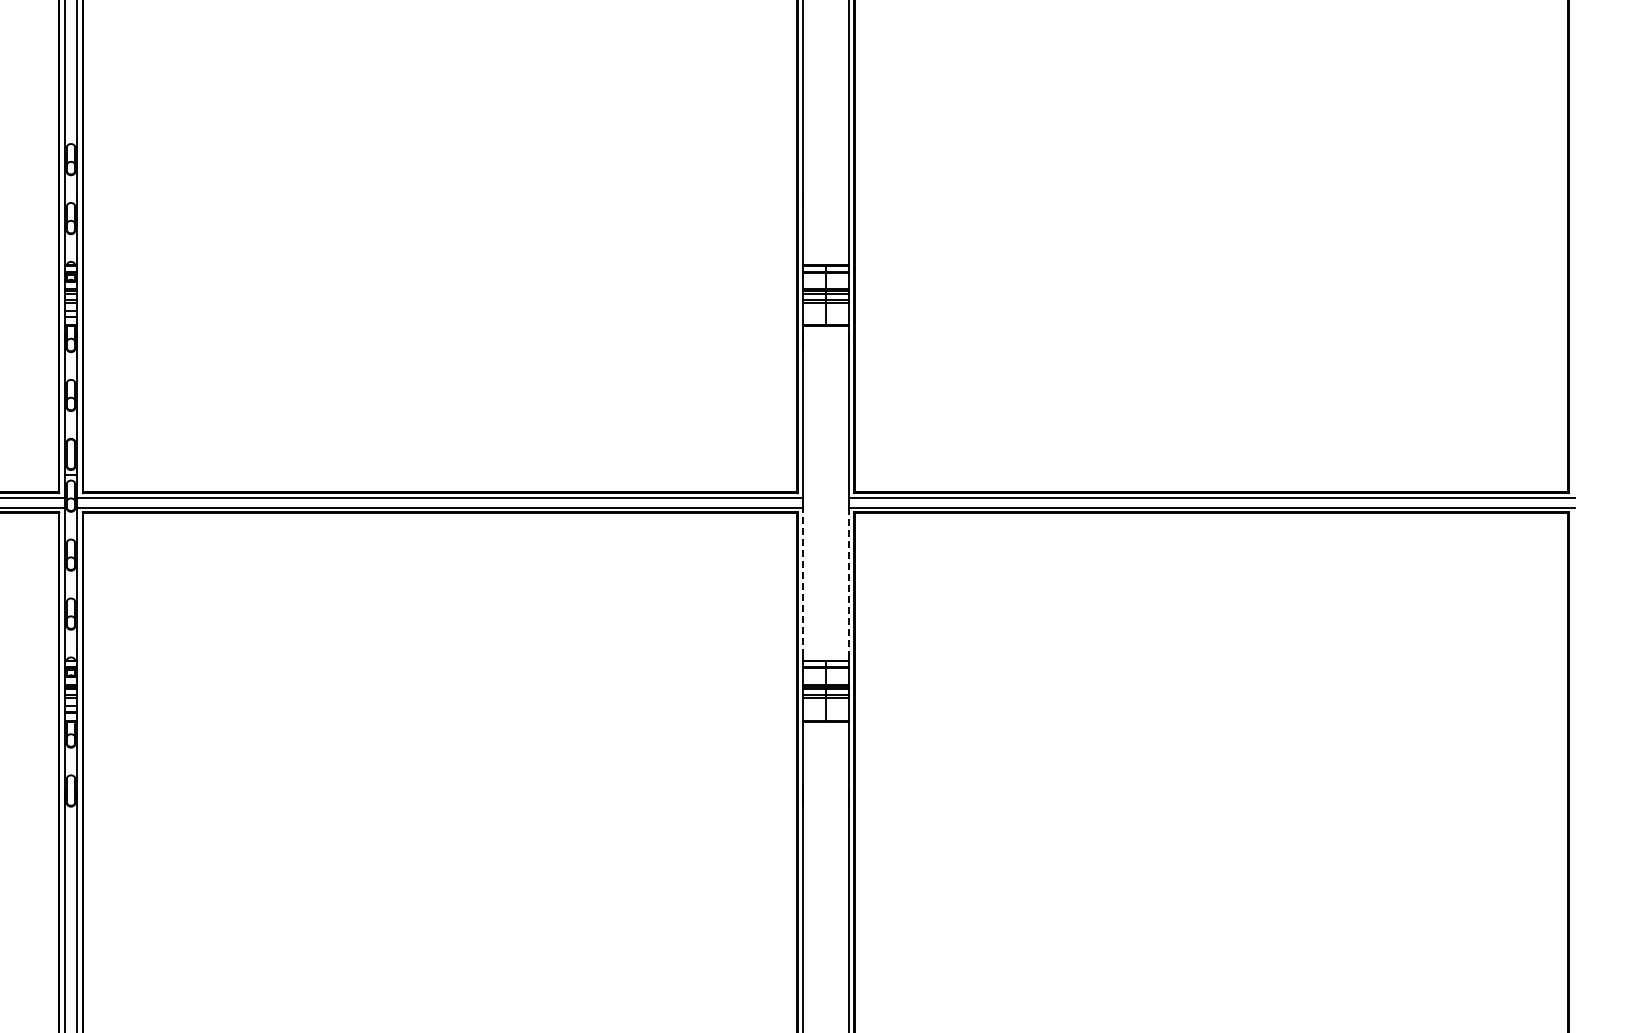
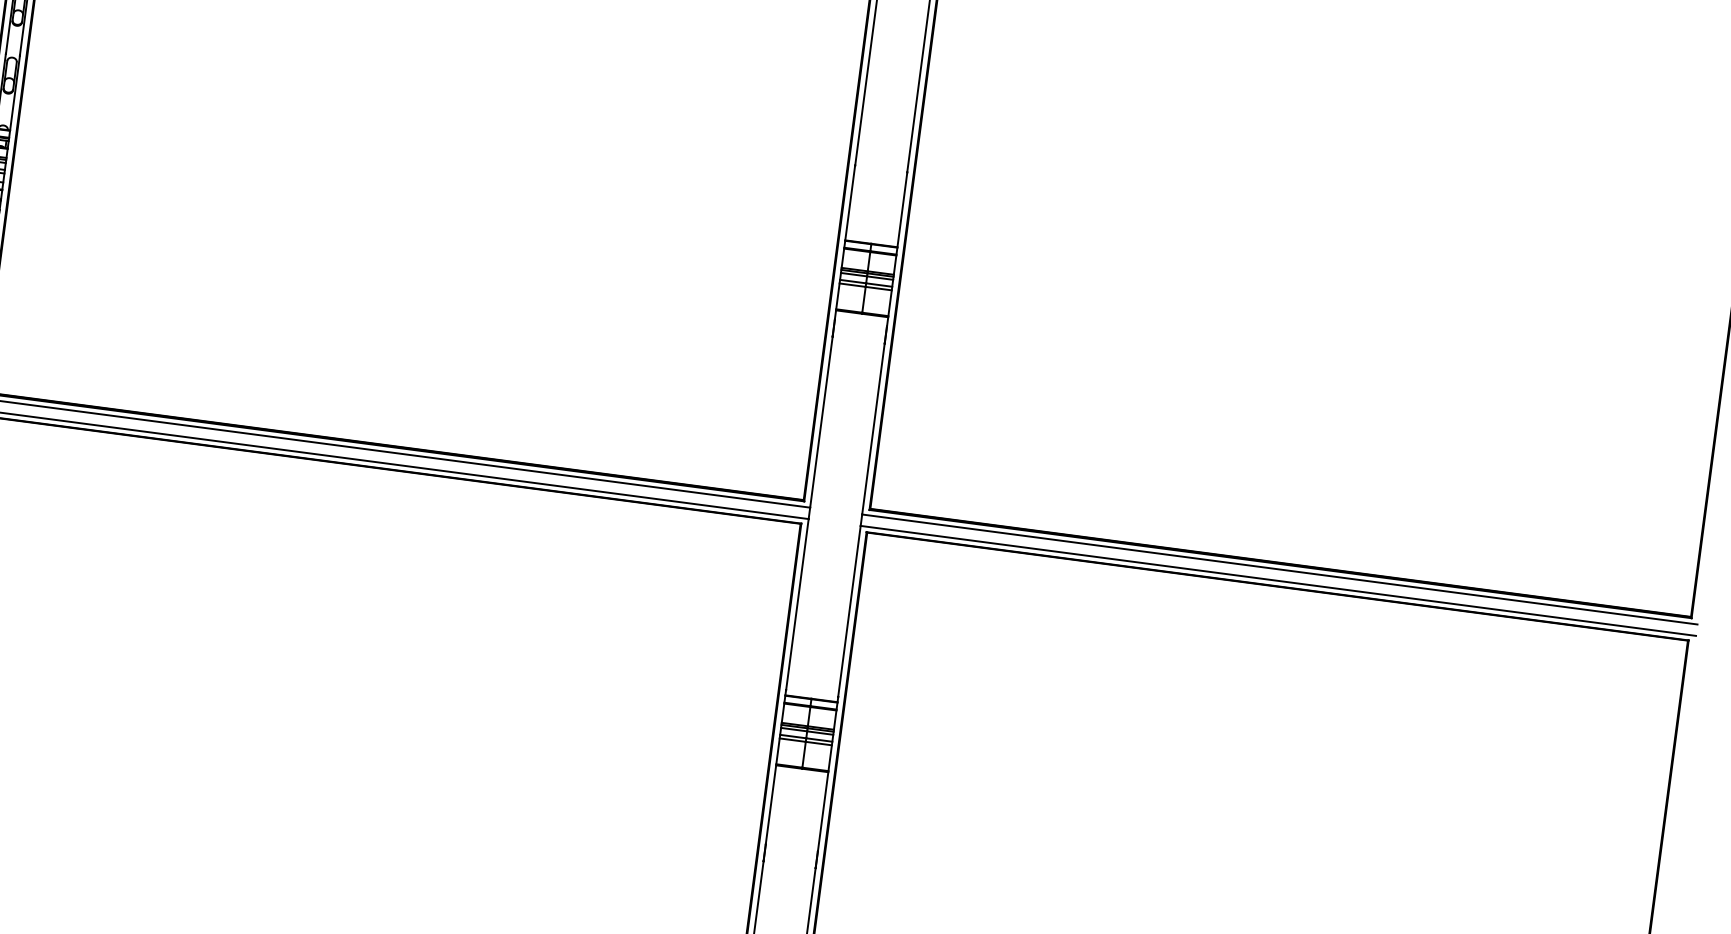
line: (803, 581) -> (797, 603), dashed -> solid
line: (848, 582) -> (849, 611), dashed -> solid

